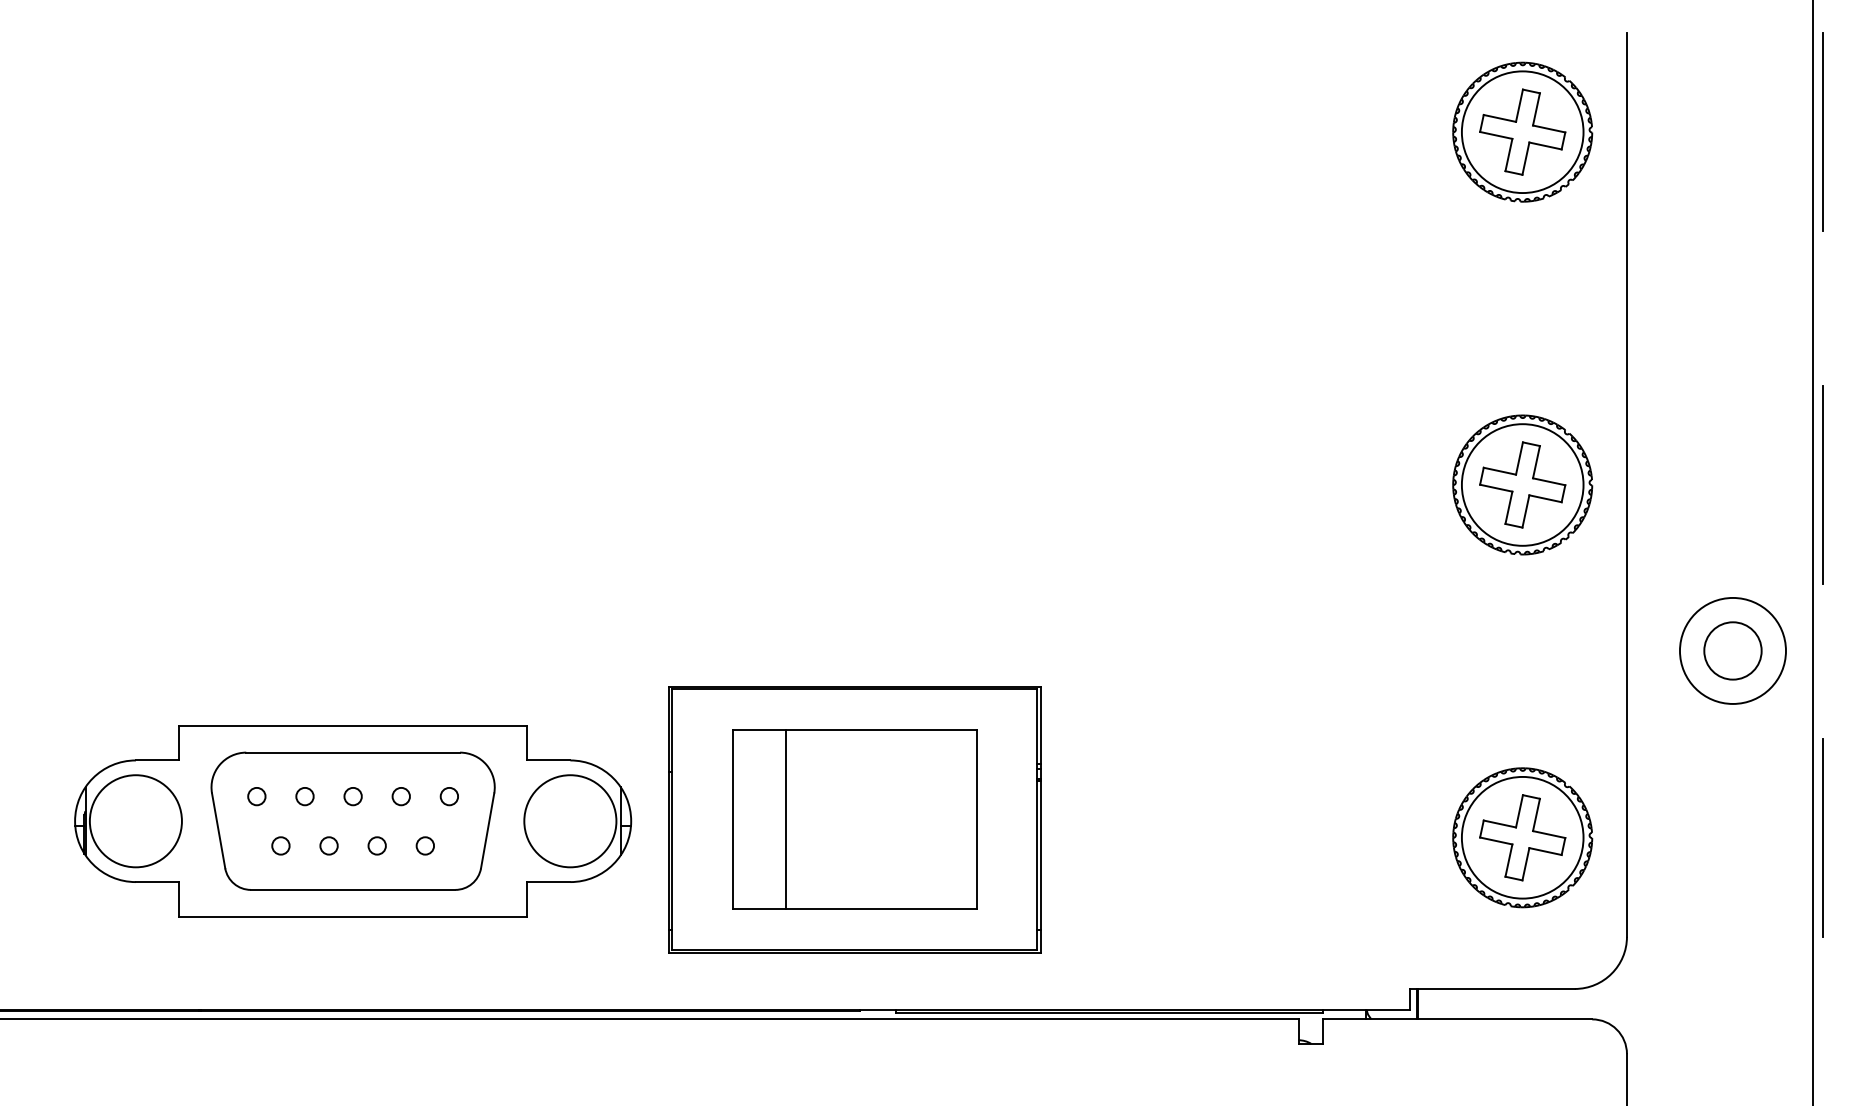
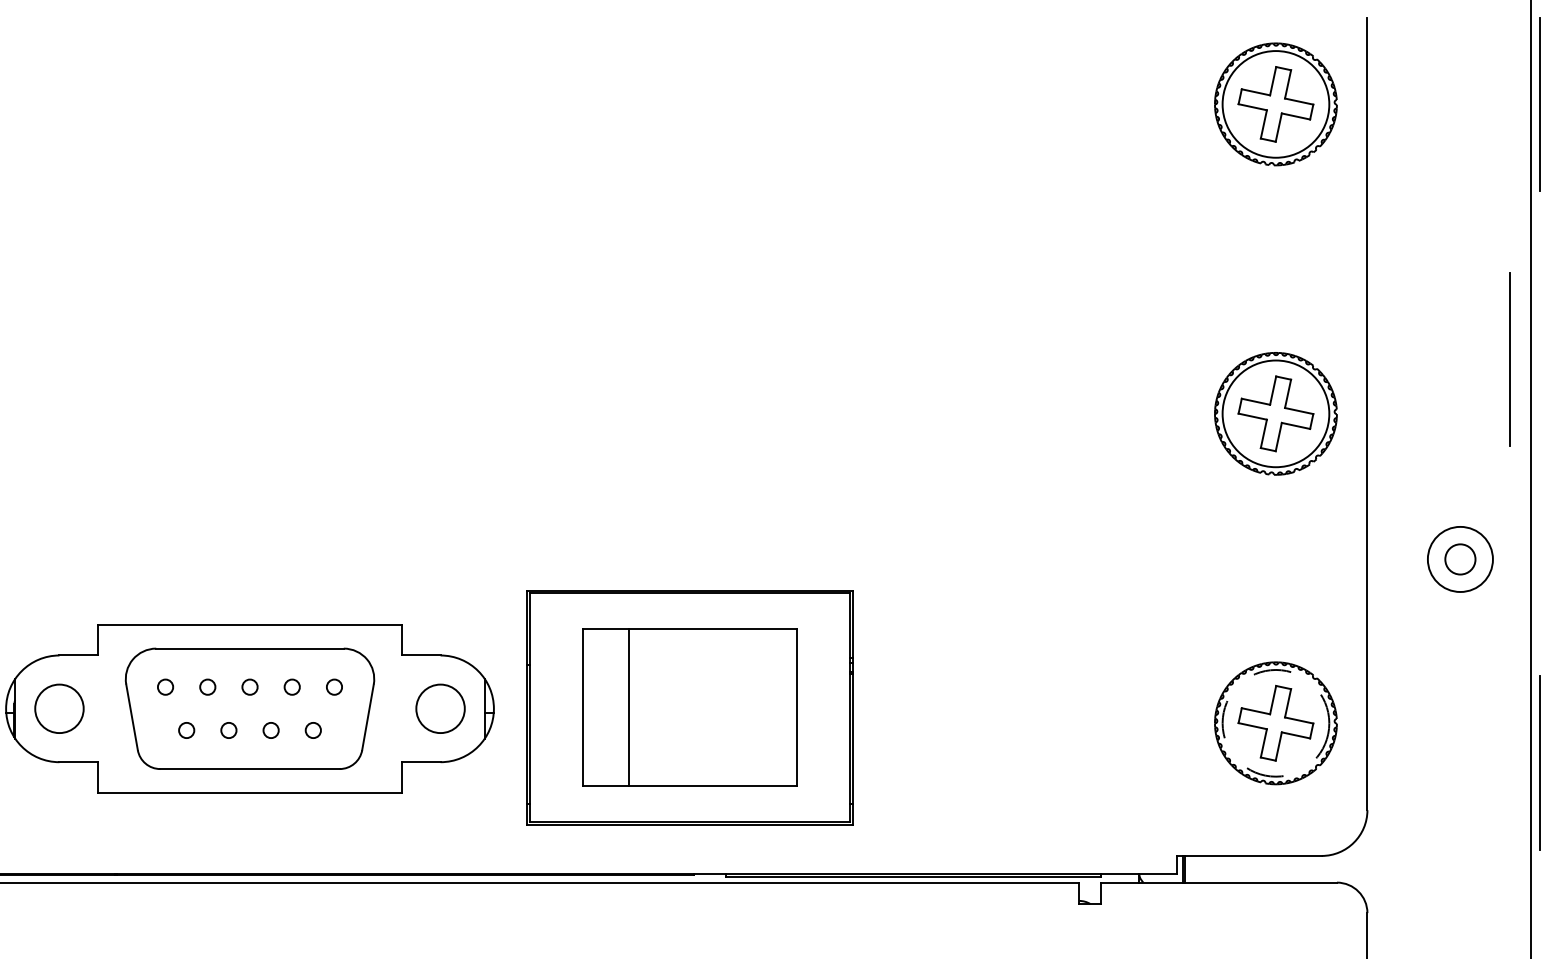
line: (1822, 484) -> (1509, 359), moved
circle: (1732, 650) -> (1459, 559), size x0.6
circle: (1732, 650) -> (1459, 559), size x0.7
circle: (135, 821) -> (59, 709), size x0.6
circle: (570, 821) -> (440, 709), size x0.6
circle: (1522, 837) -> (1275, 723), solid -> dashed
line: (1822, 837) -> (1538, 762), moved

